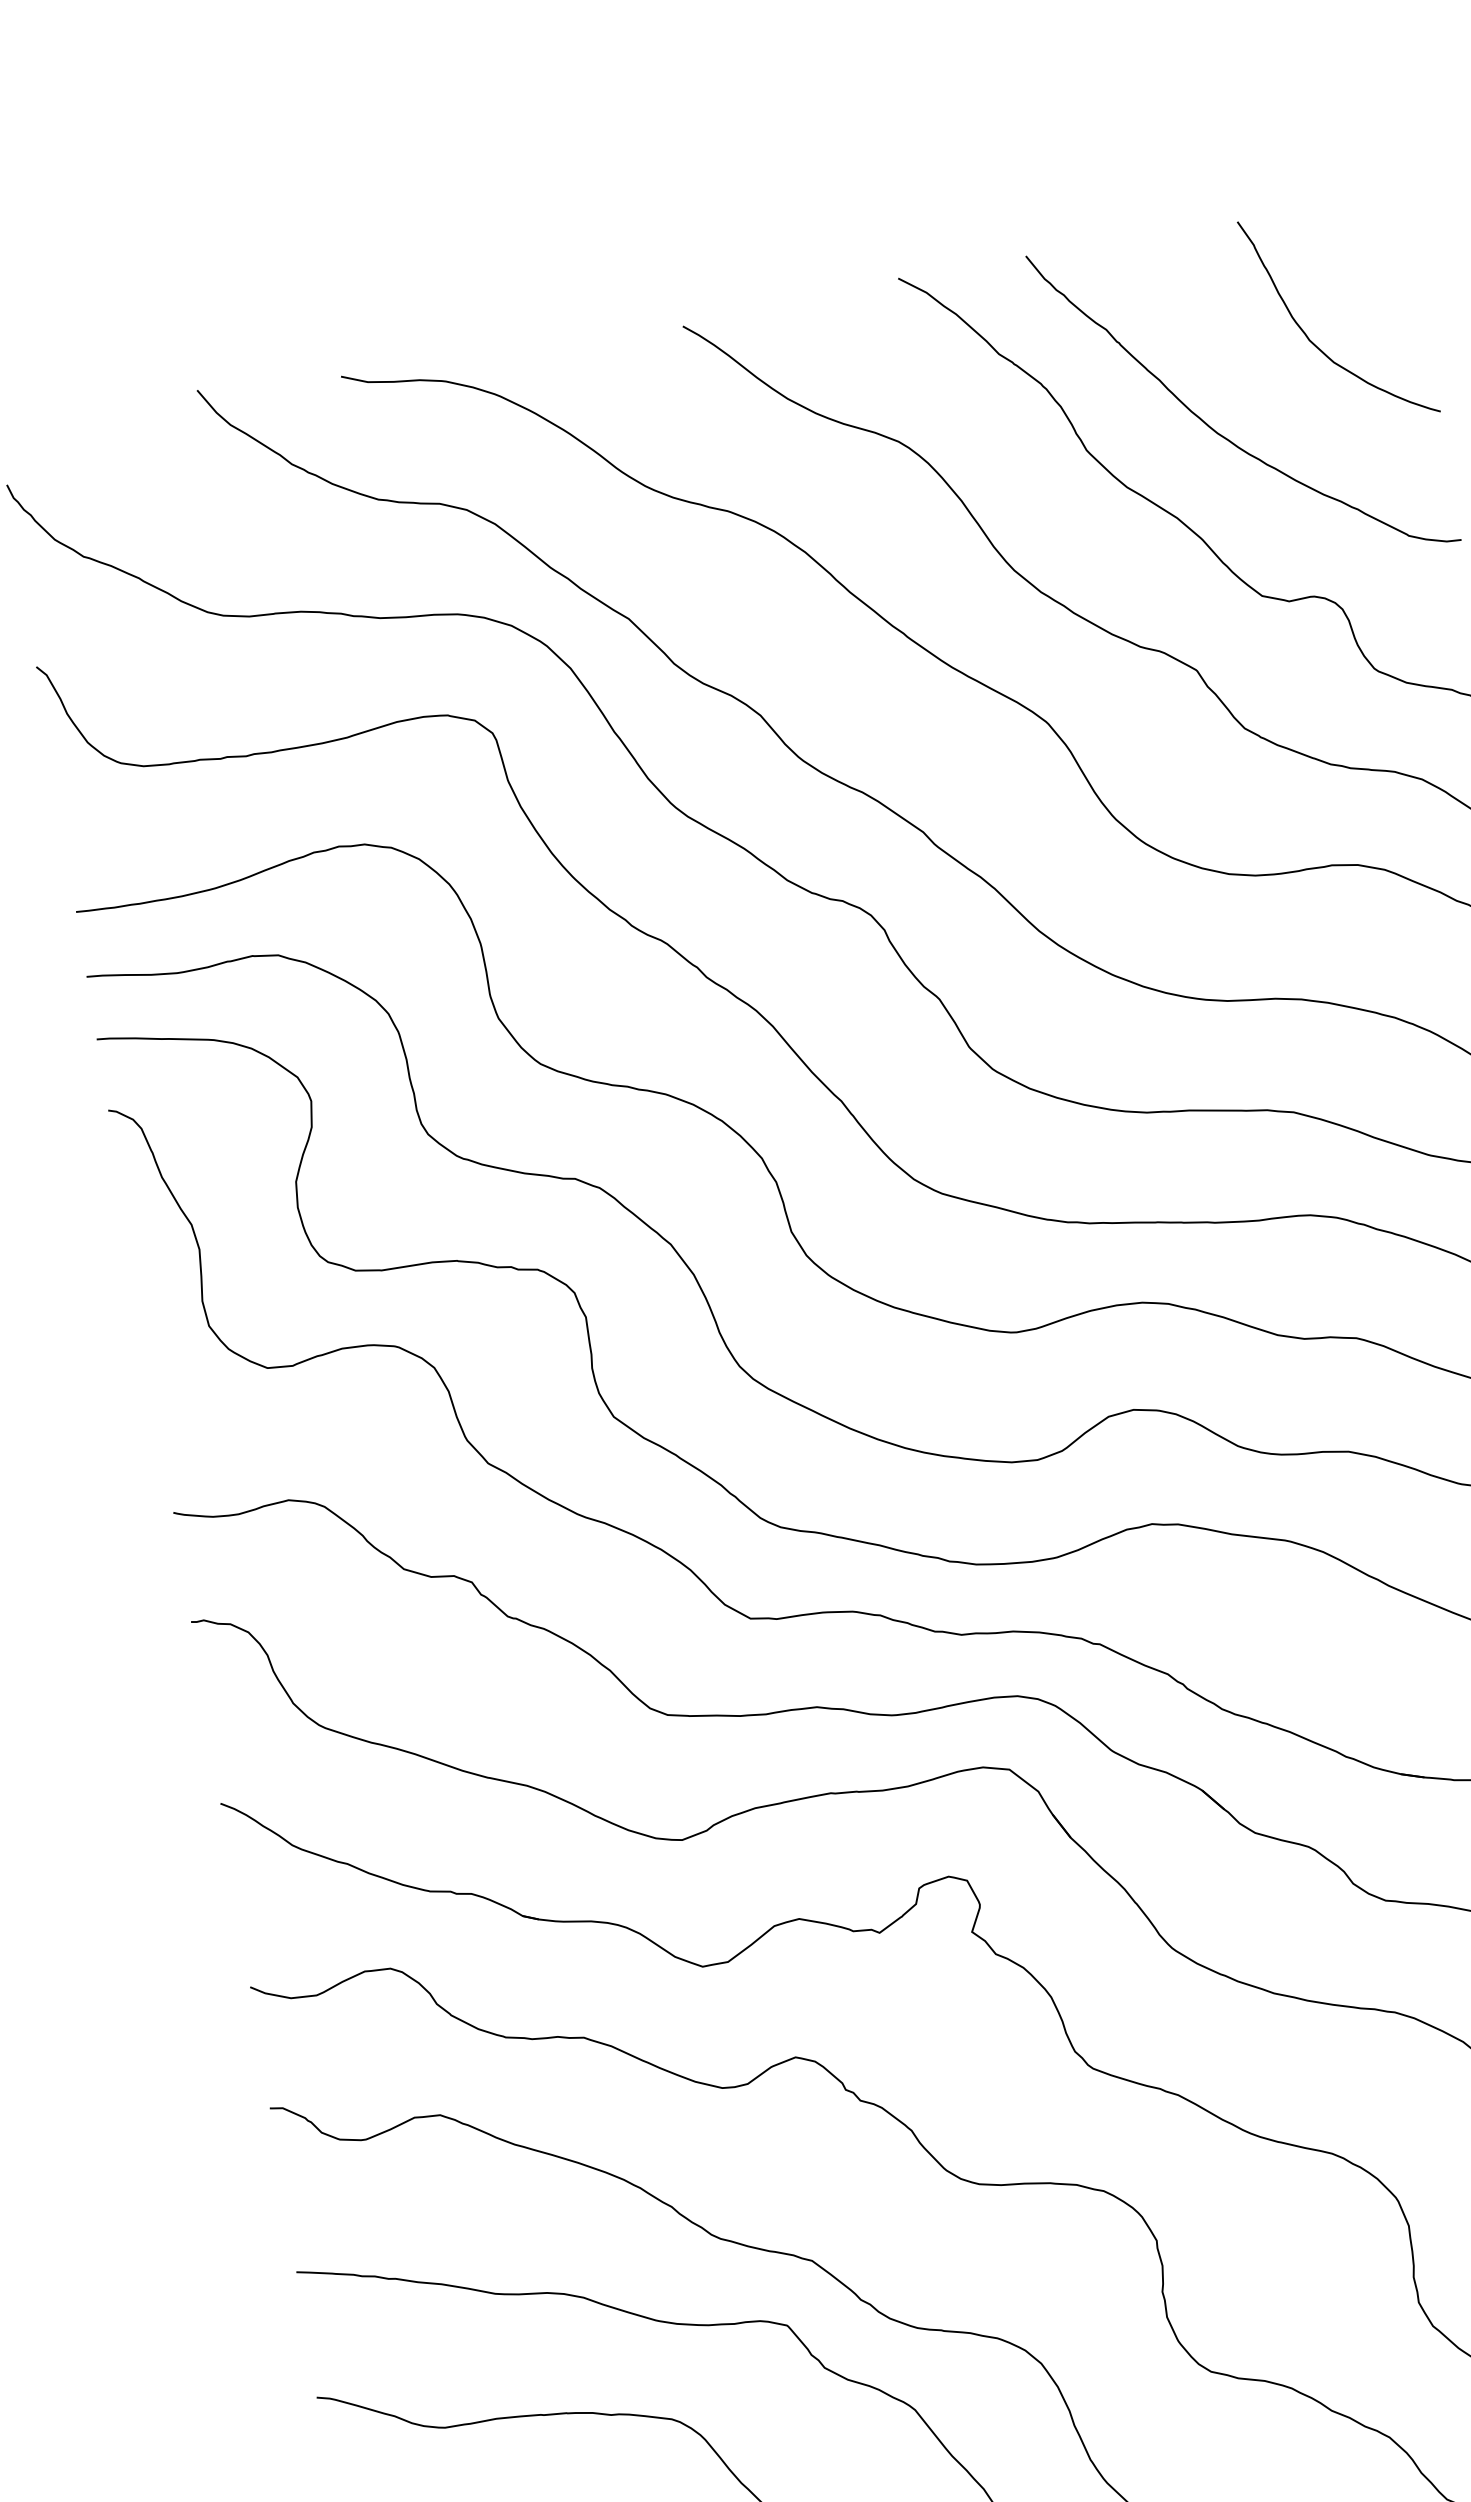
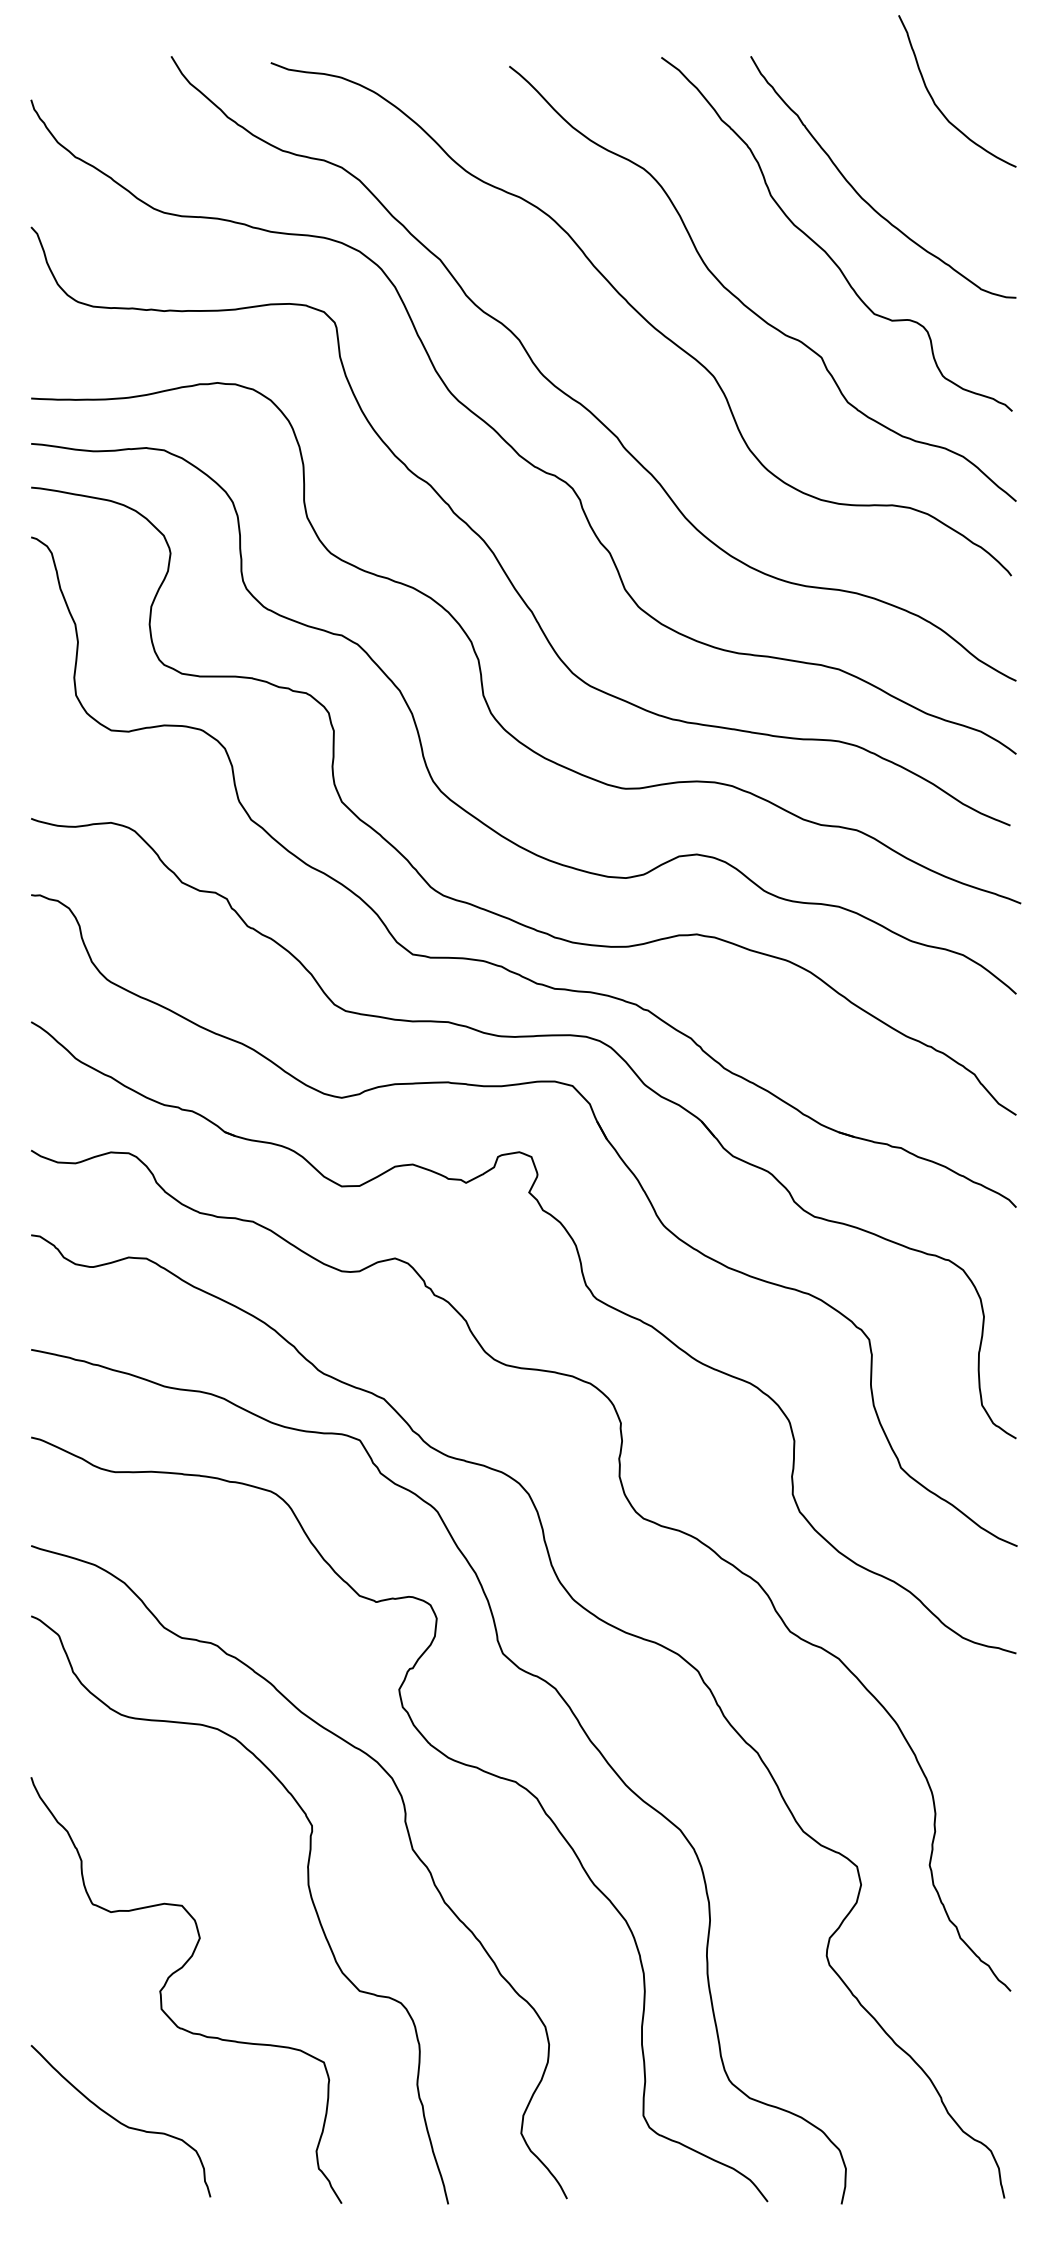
curve: (1313, 341) -> (937, 105), moved

